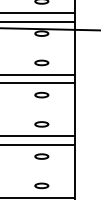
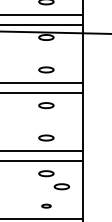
part: (55, 168) -> (61, 186), added
part: (41, 185) -> (46, 205), size x0.6

